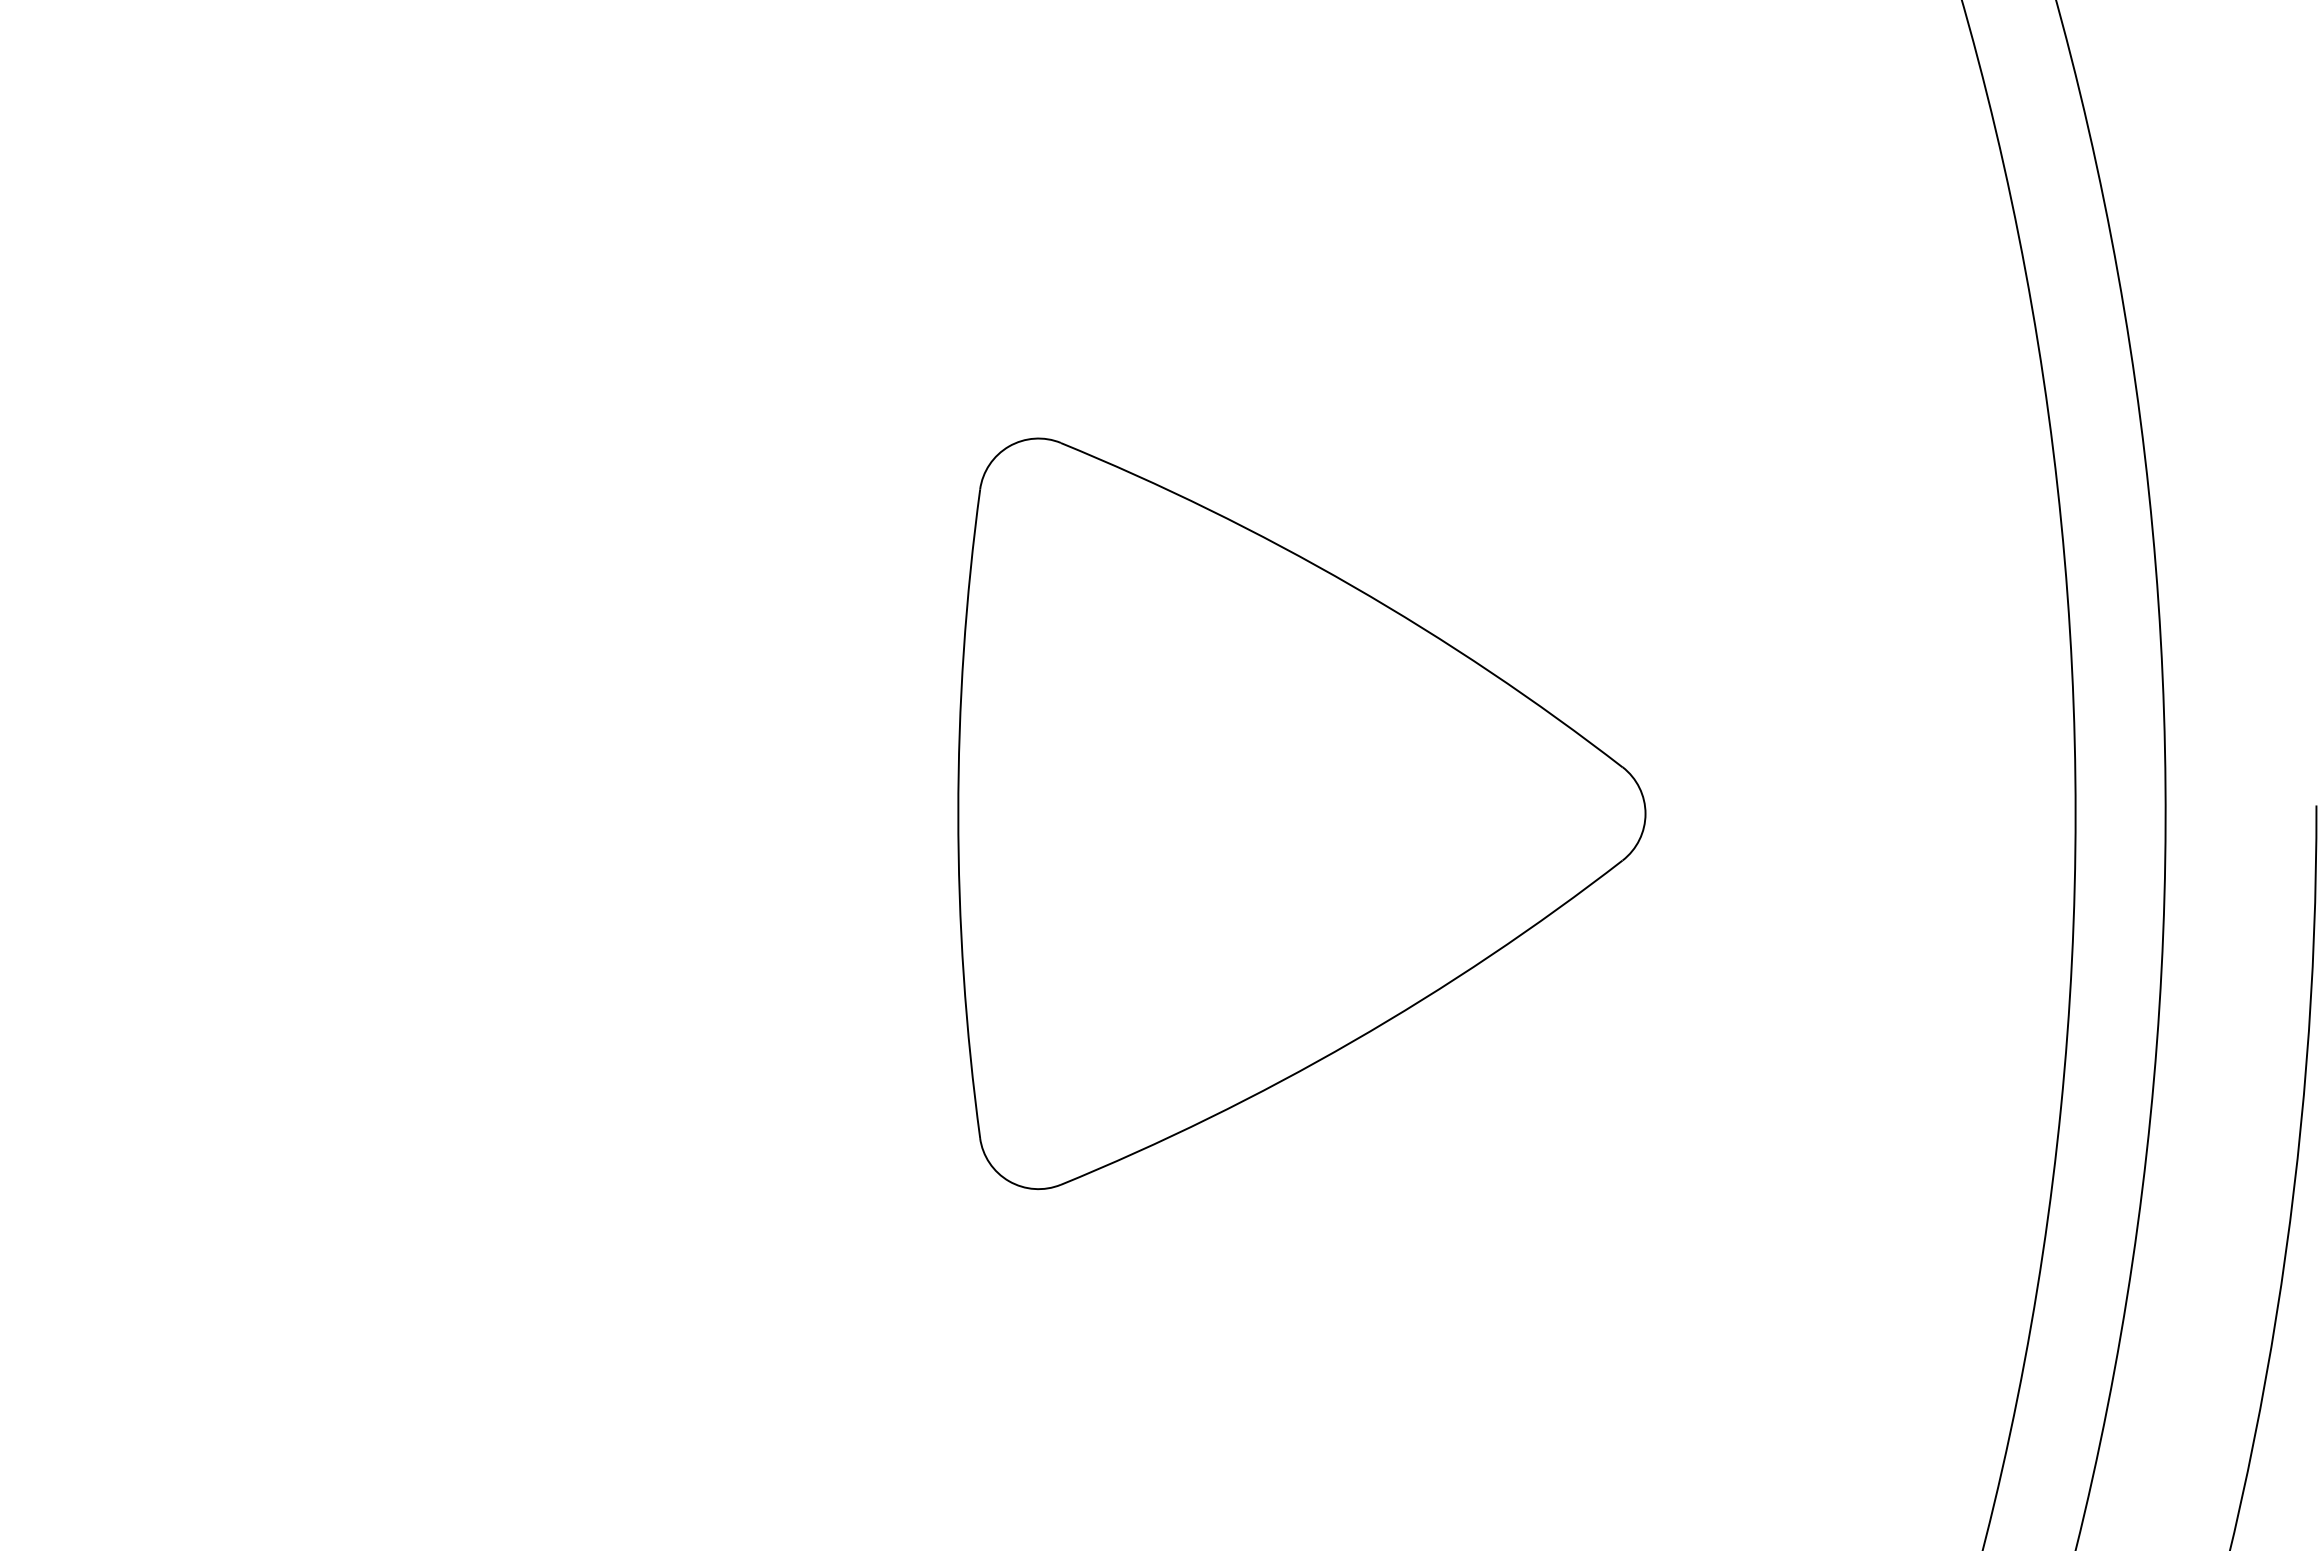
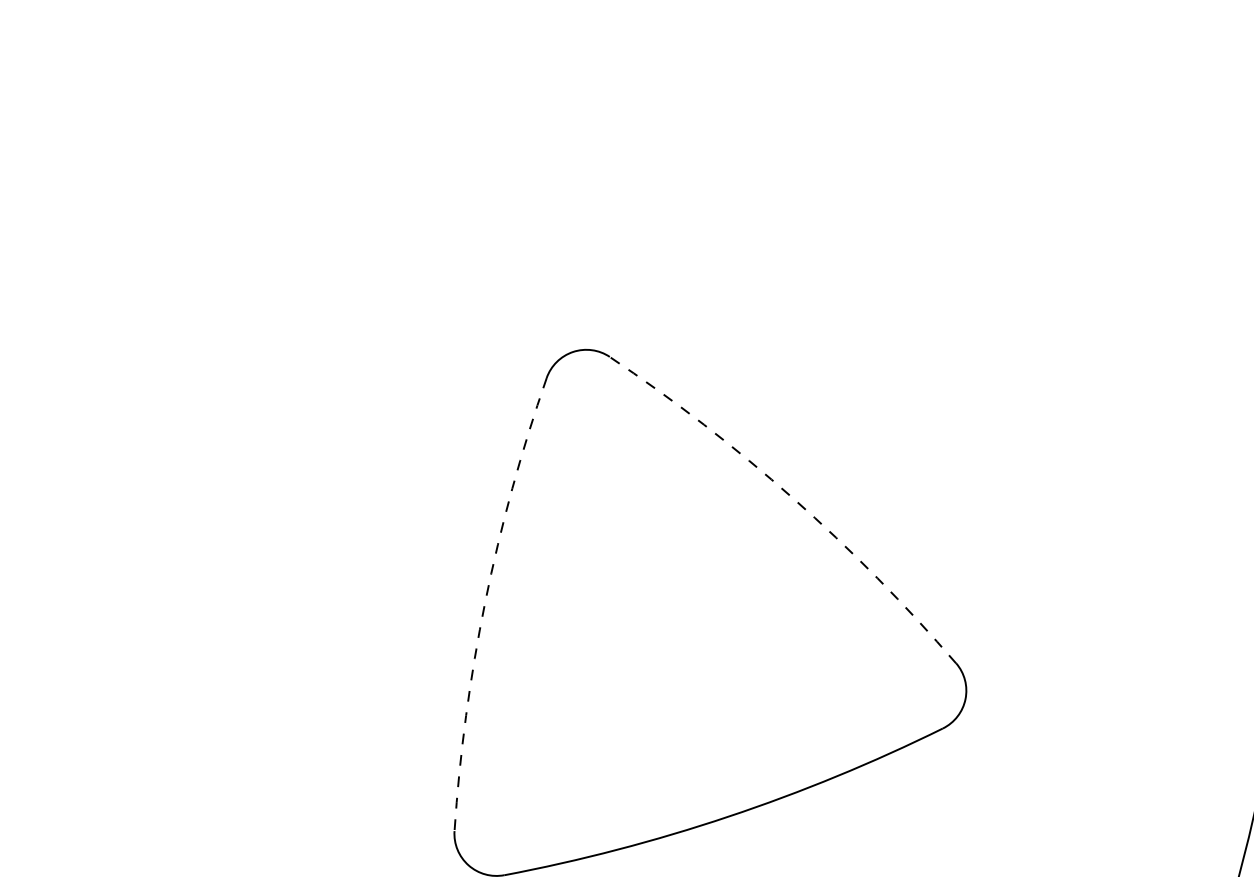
arc: (1352, 586) -> (793, 498), solid -> dashed
arc: (958, 813) -> (485, 601), solid -> dashed

